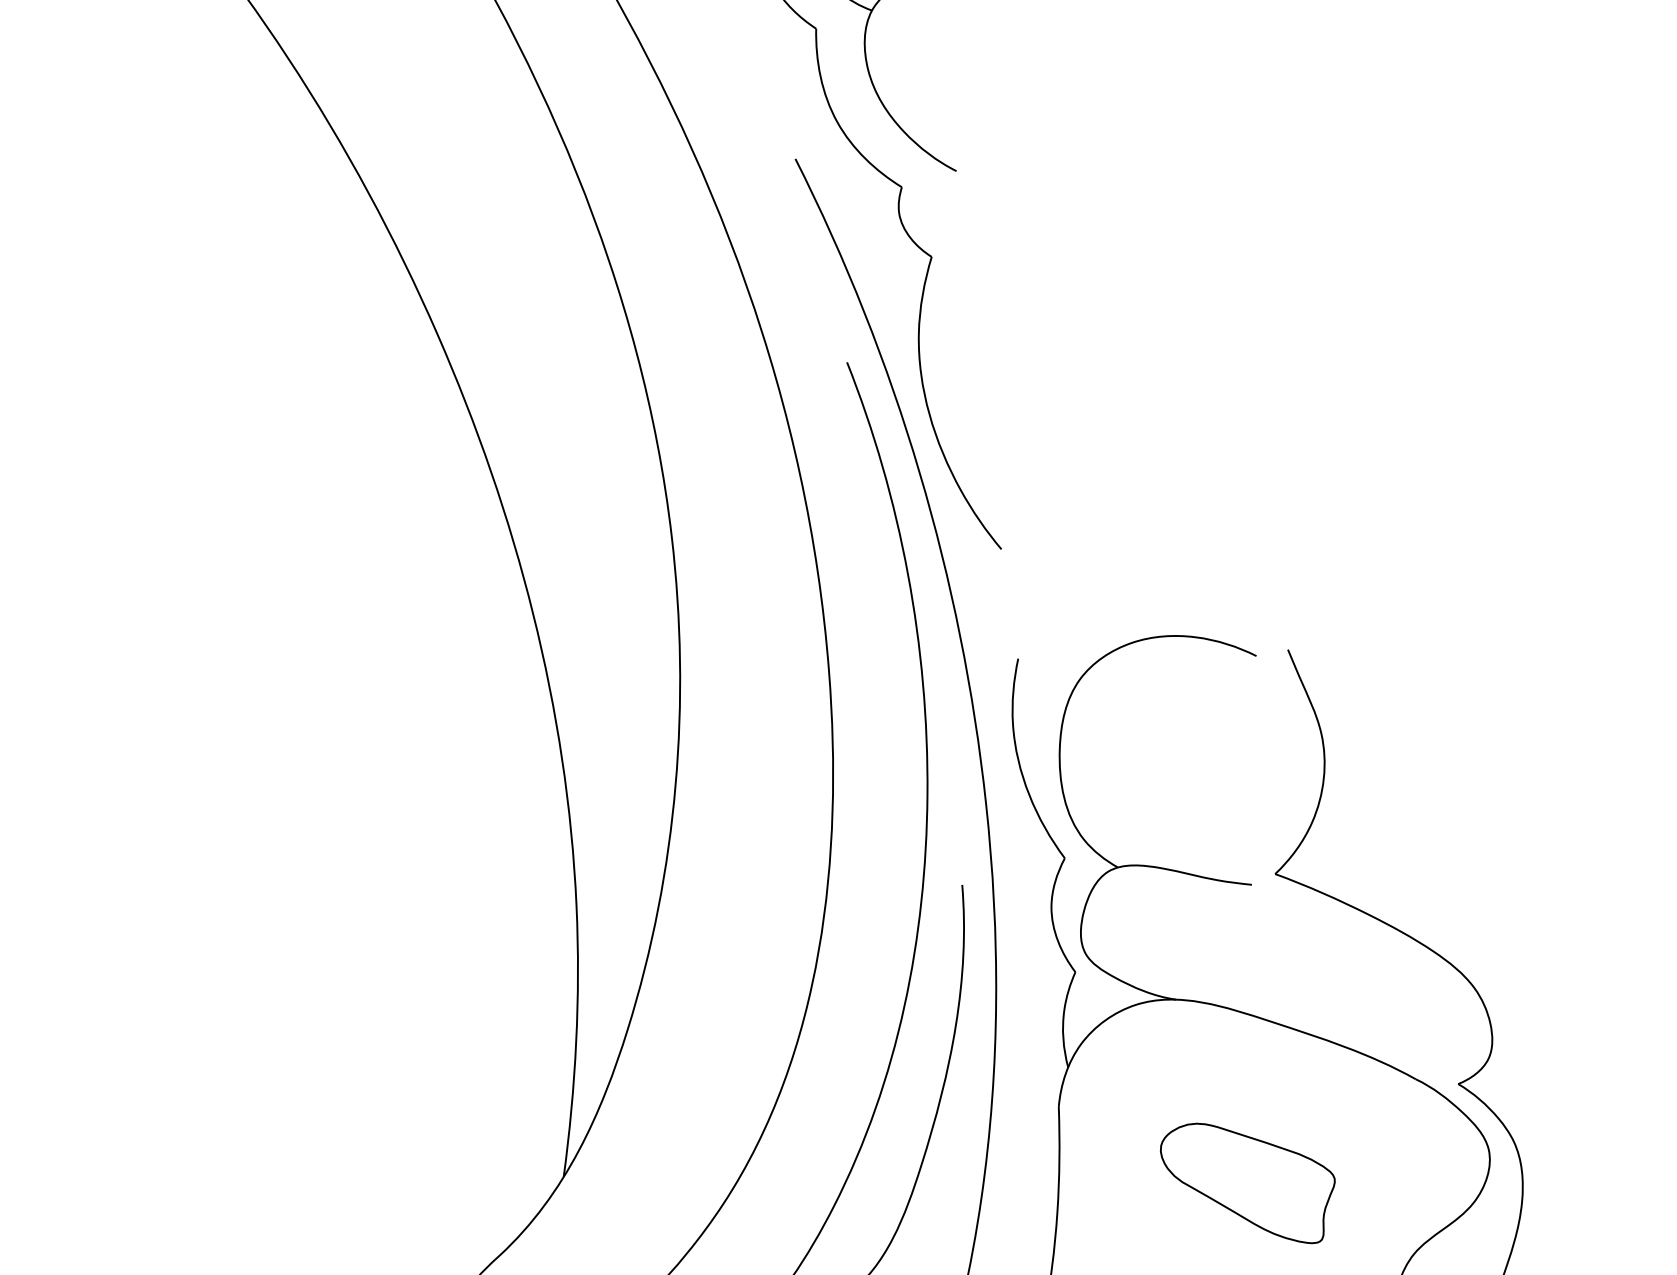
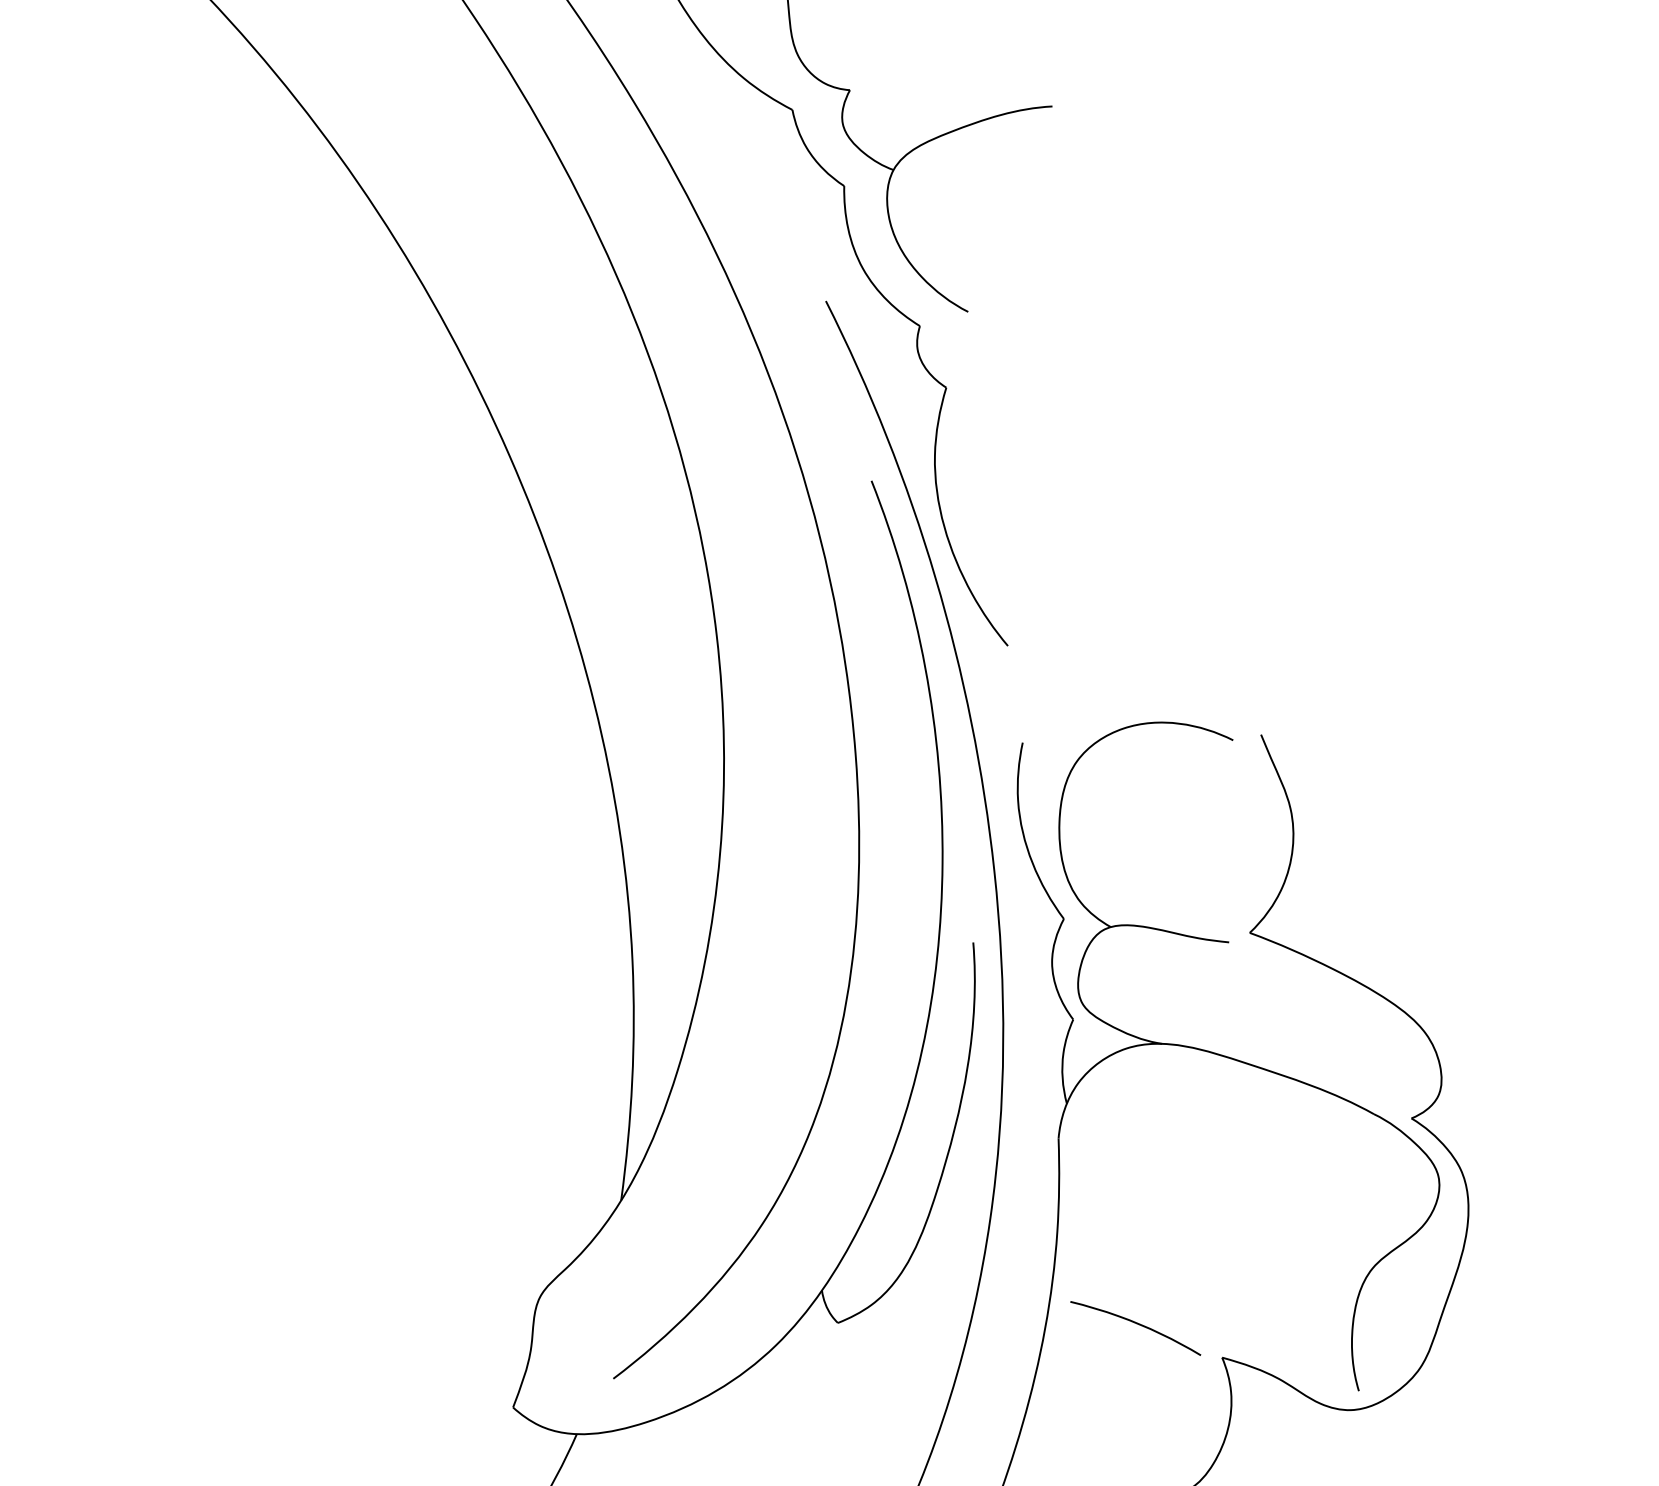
part: (1247, 1182) -> (1225, 1205), removed

